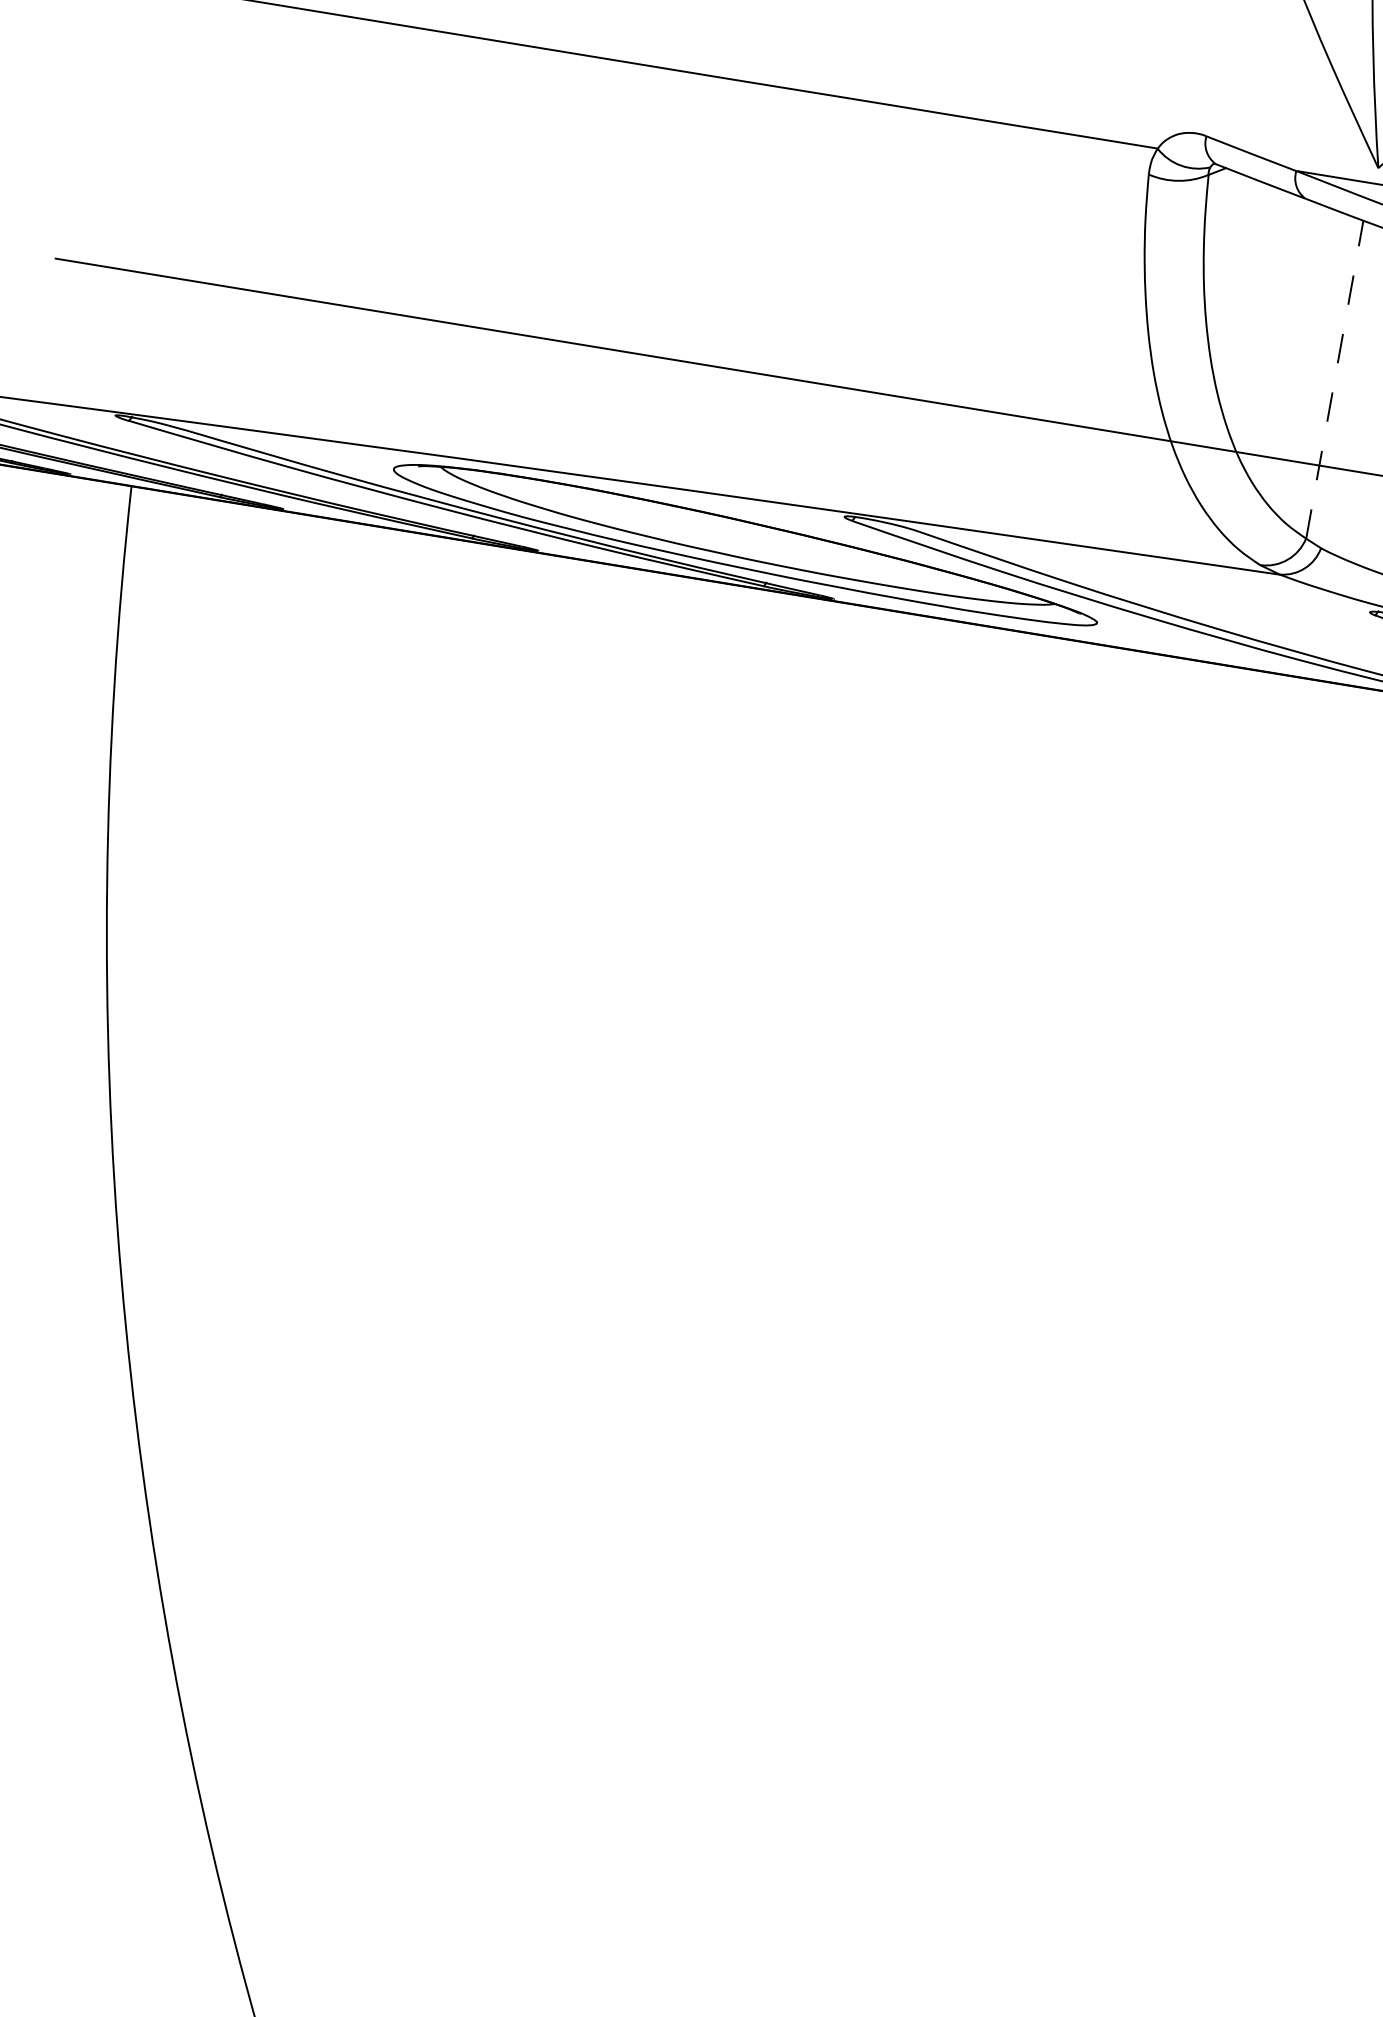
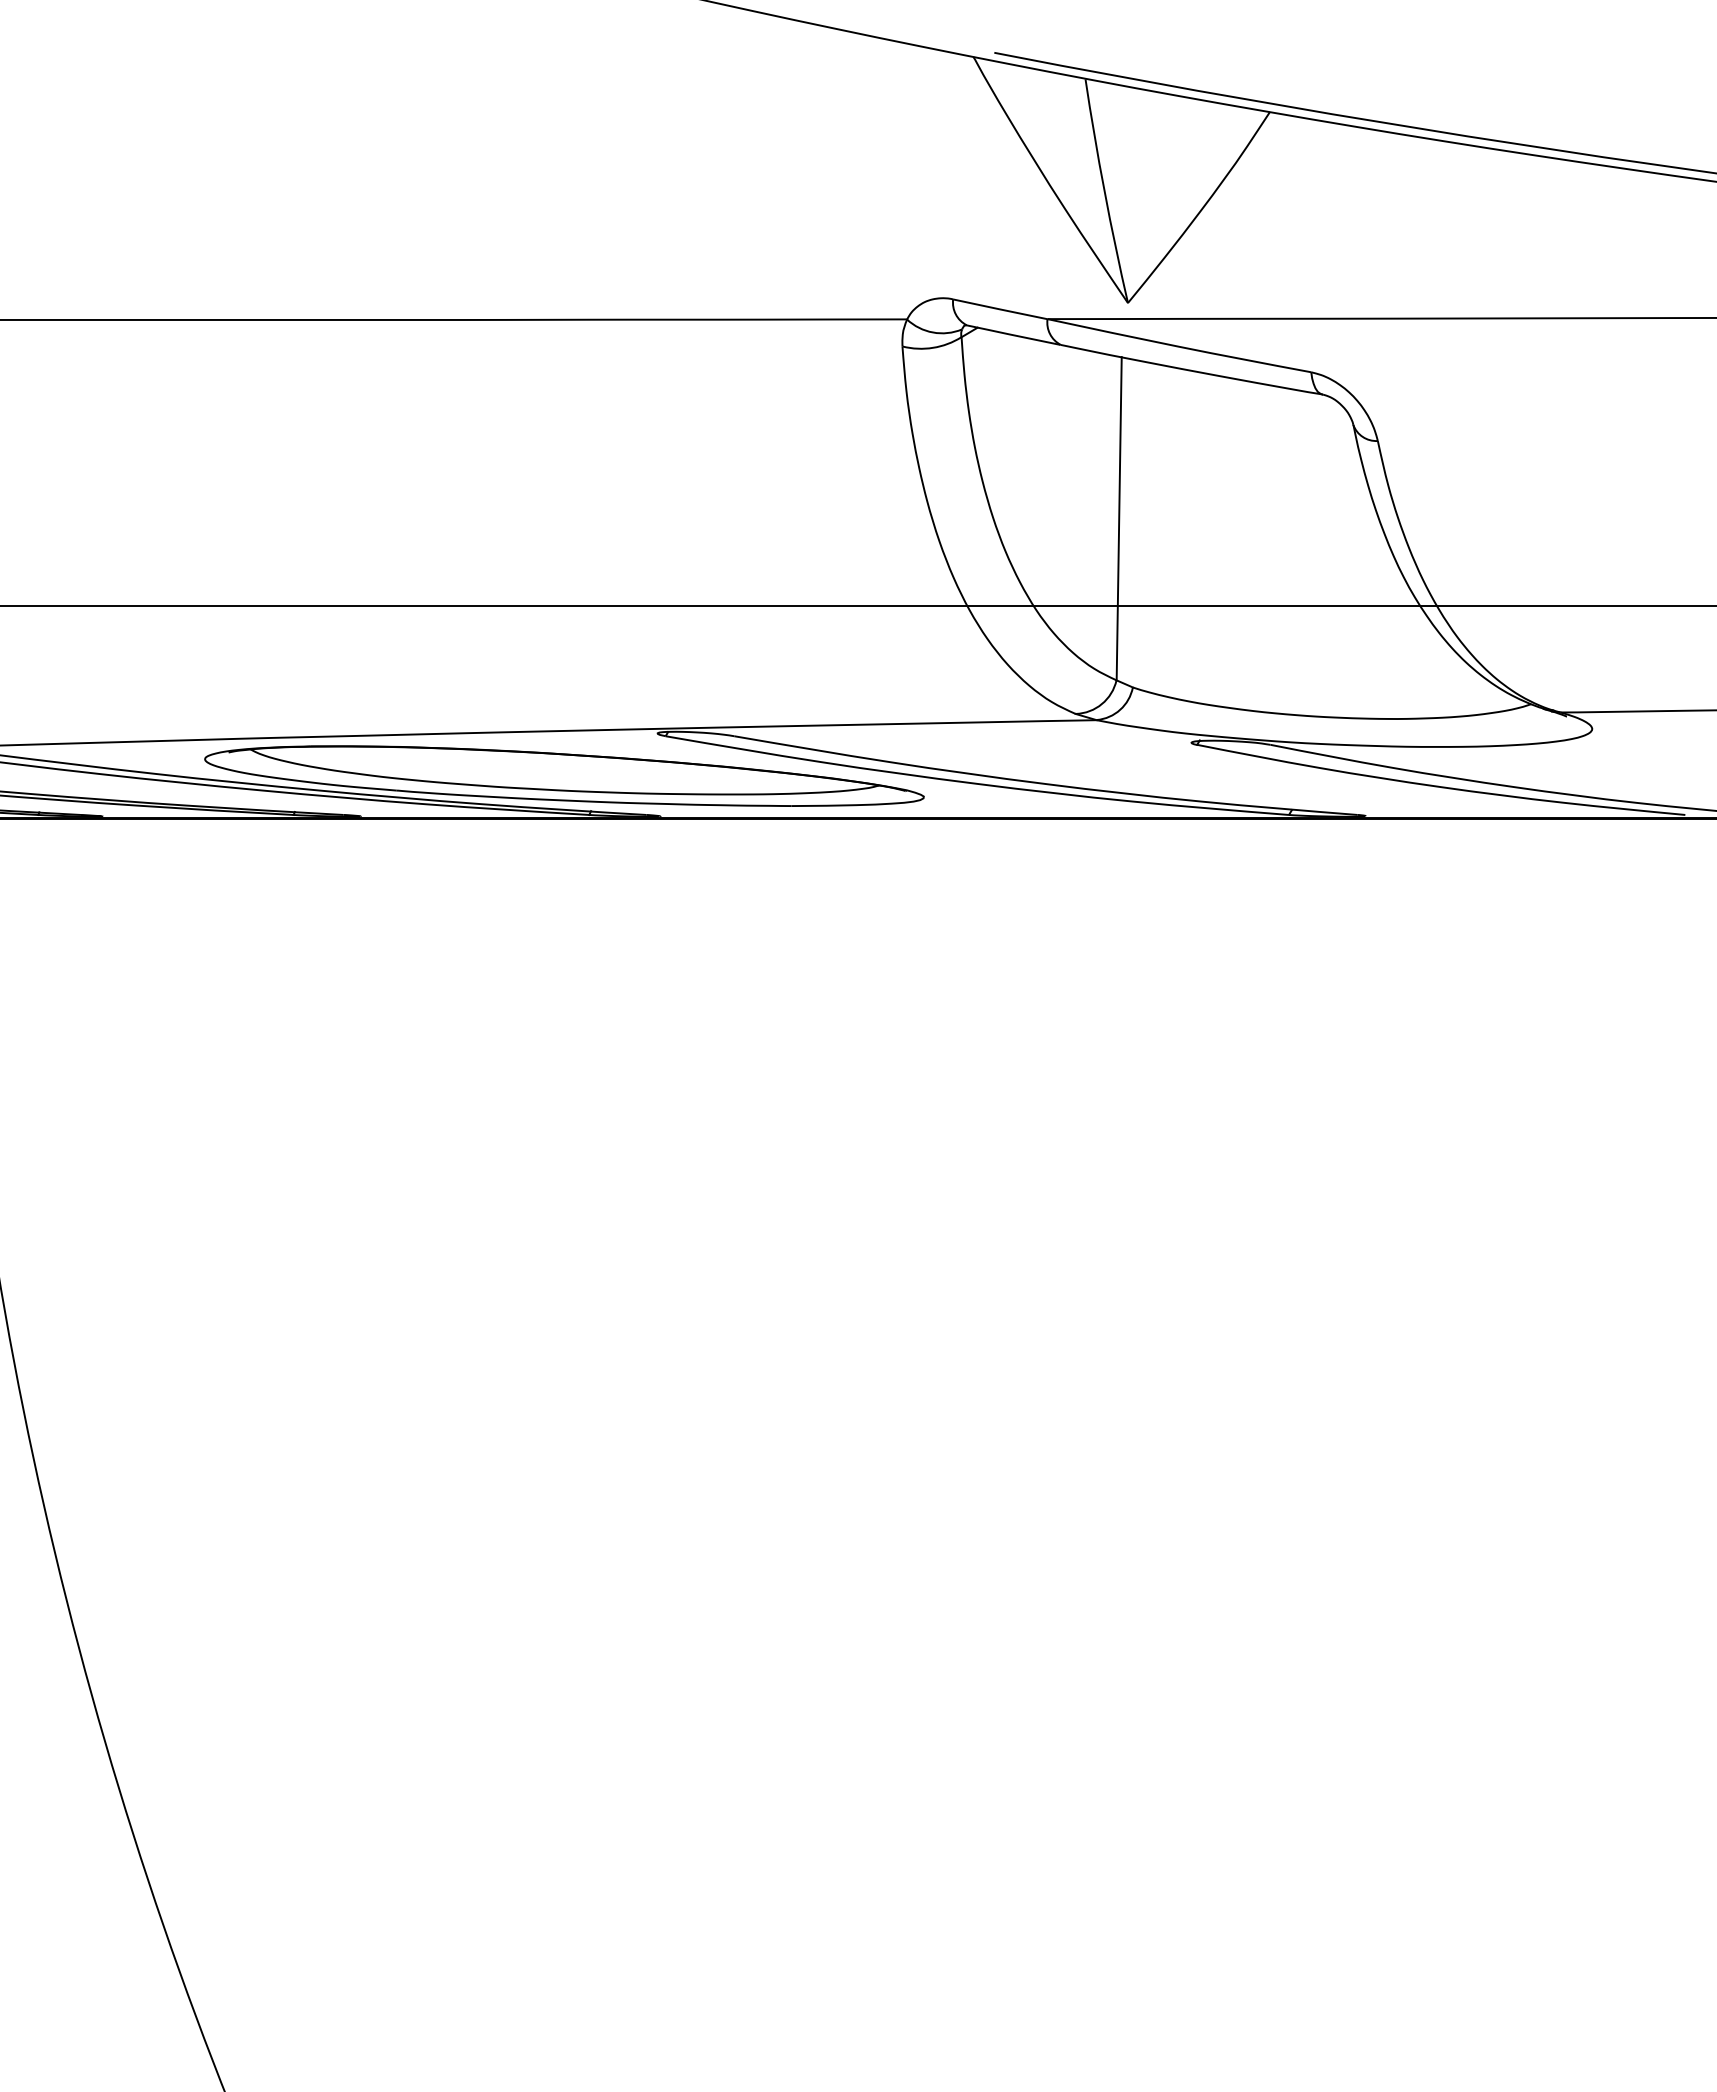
line: (1335, 379) -> (1119, 518), dashed -> solid

